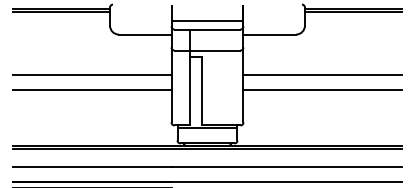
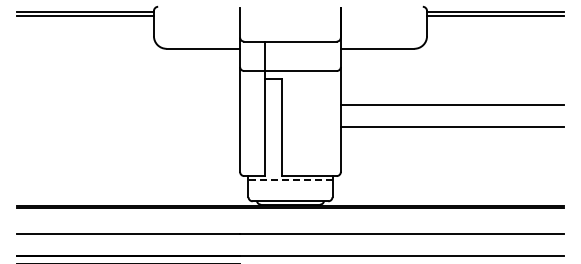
line: (207, 20) -> (290, 29), removed
line: (91, 74) -> (128, 104), removed
line: (91, 90) -> (128, 126), removed
line: (207, 128) -> (290, 180), solid -> dashed

